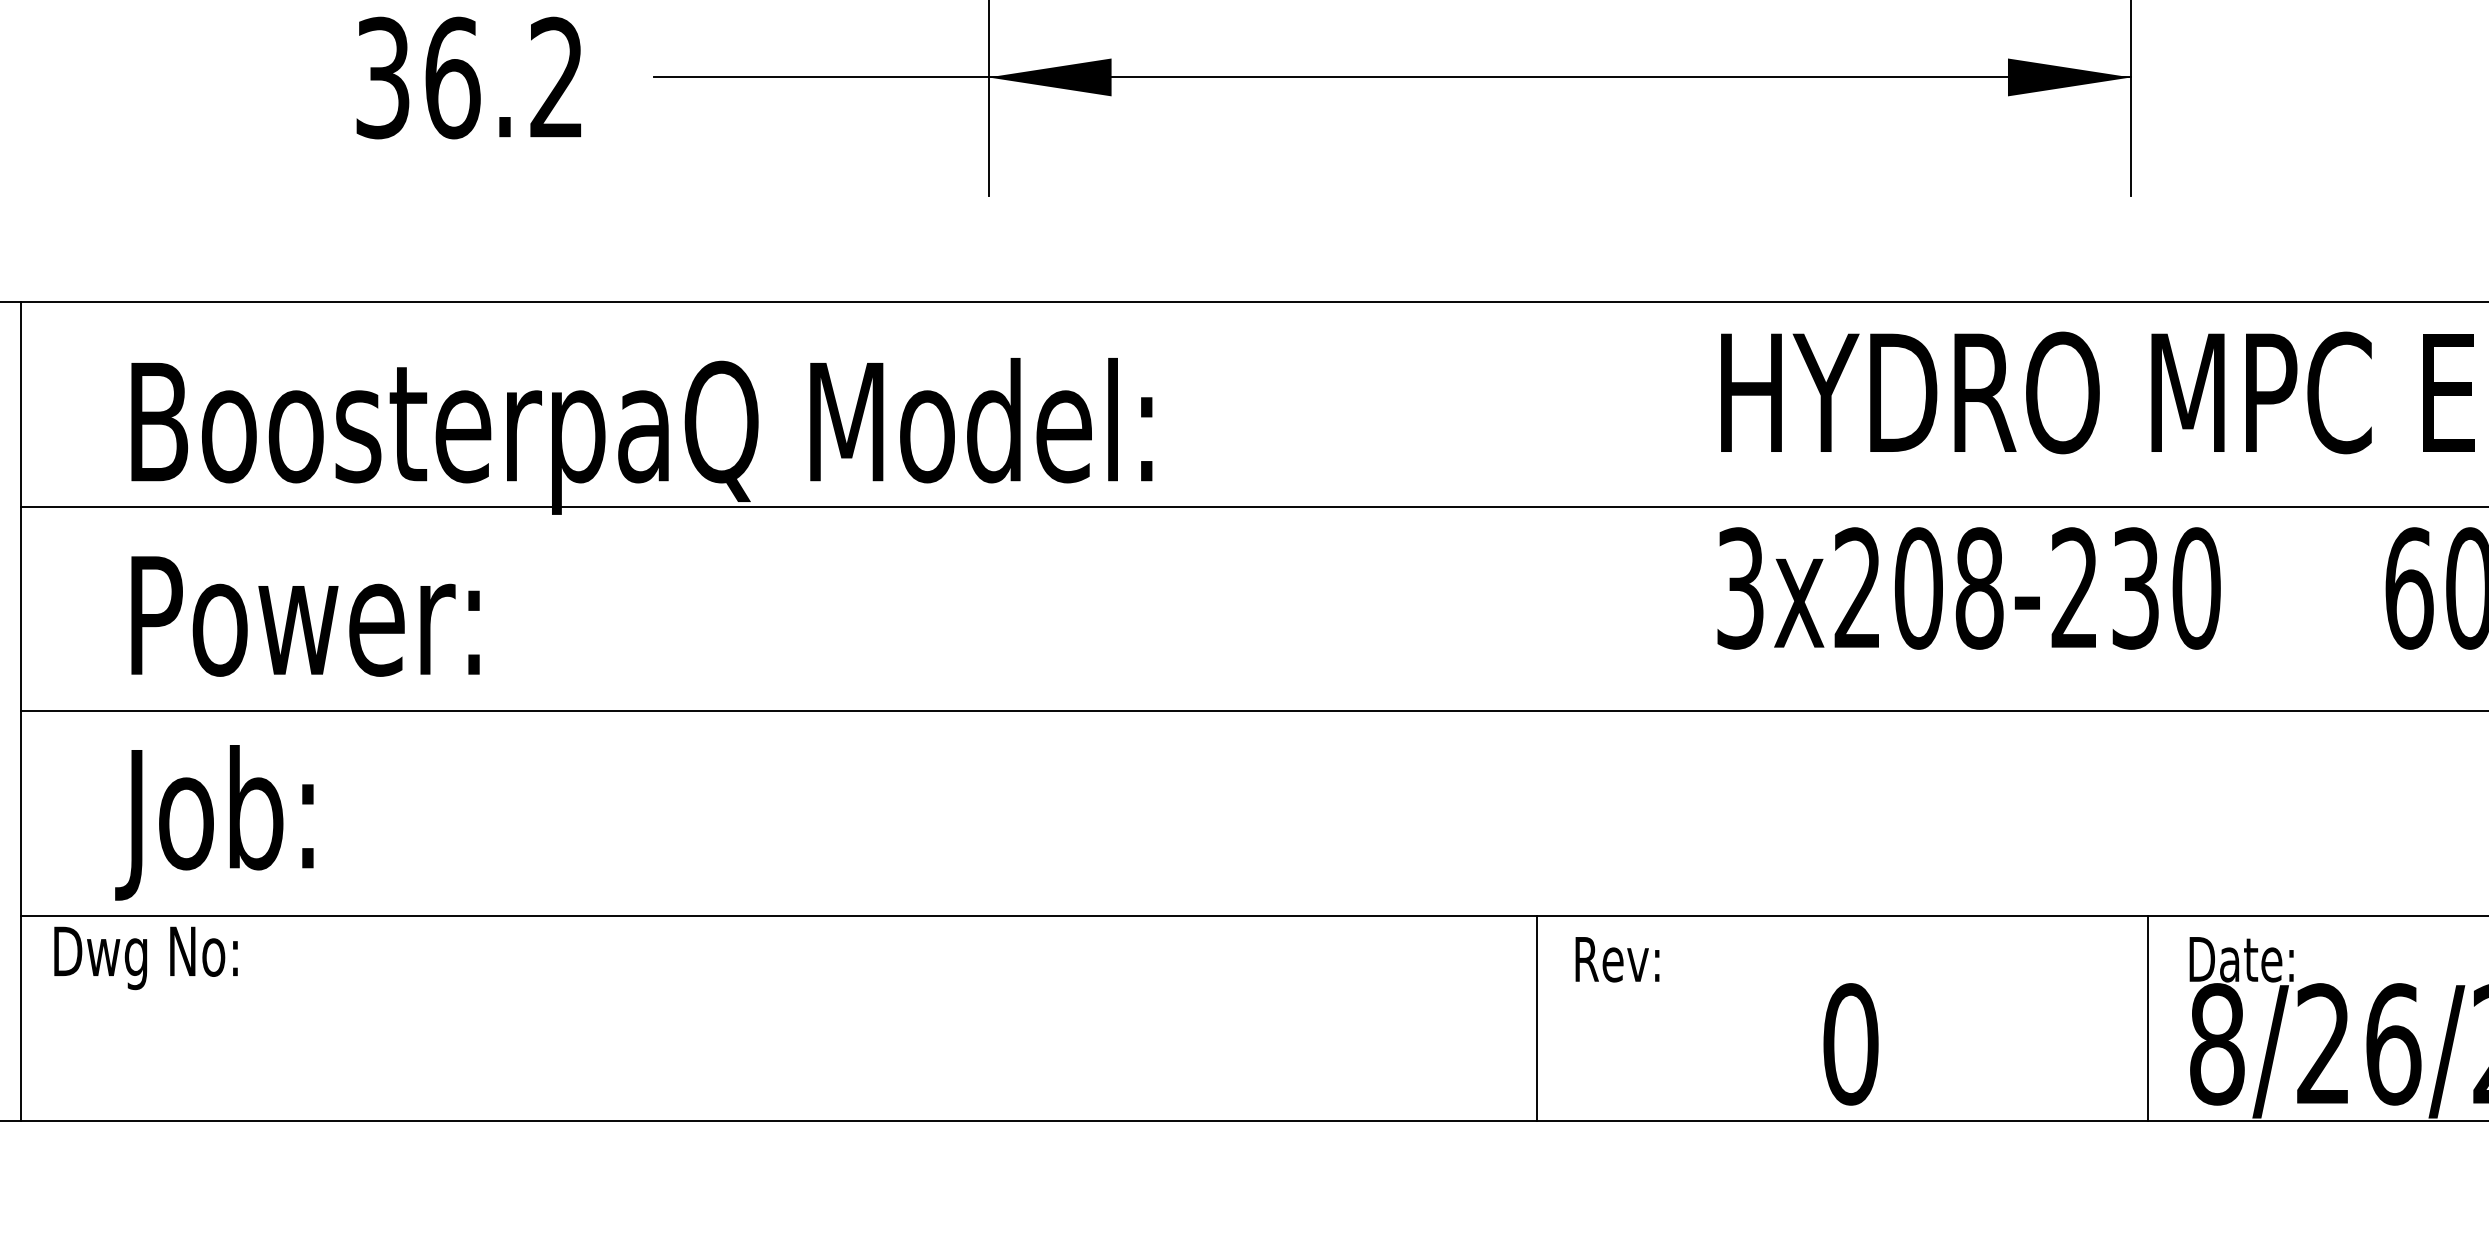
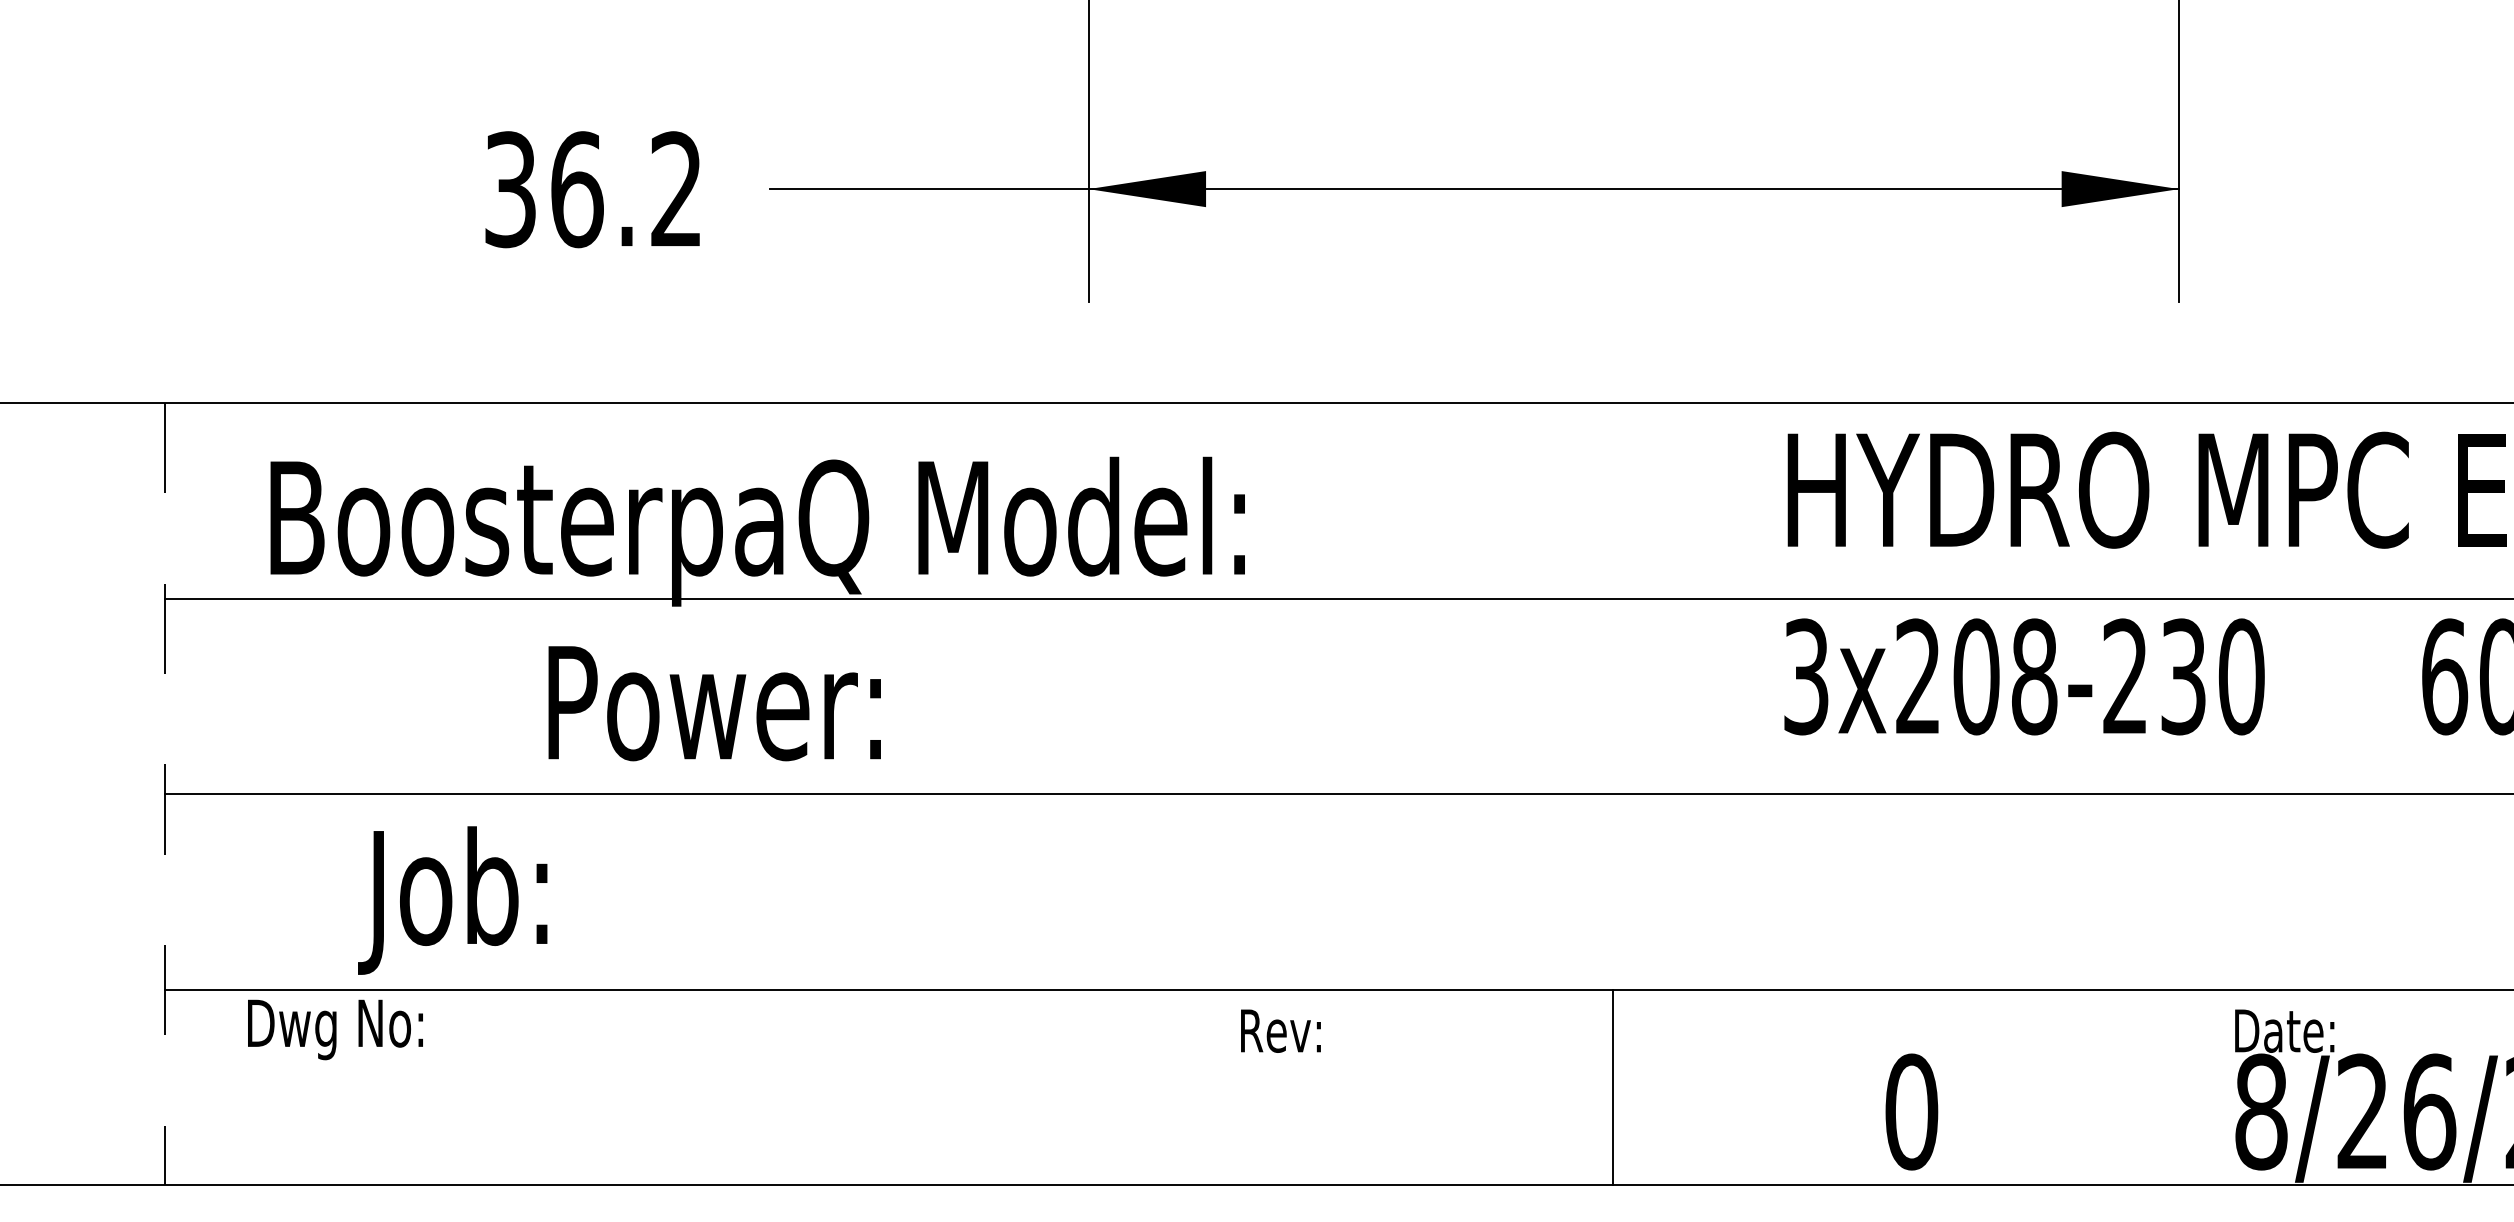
text: (305, 616) -> (714, 703), moved
line: (21, 711) -> (165, 794), solid -> dashed
text: (214, 822) -> (452, 900), moved
text: (146, 957) -> (335, 1029), moved
text: (1617, 958) -> (1280, 1030), moved
line: (2148, 1018) -> (2195, 1087), removed

